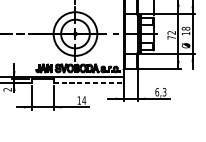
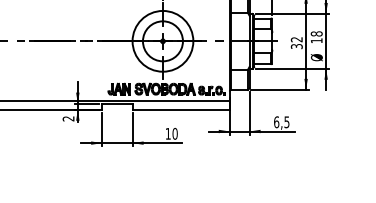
text: (171, 37) -> (296, 46), 72 -> 32
line: (88, 83) -> (181, 109), dashed -> solid
text: (164, 91) -> (286, 121), 6,3 -> 6,5
text: (83, 100) -> (174, 133), 14 -> 10

